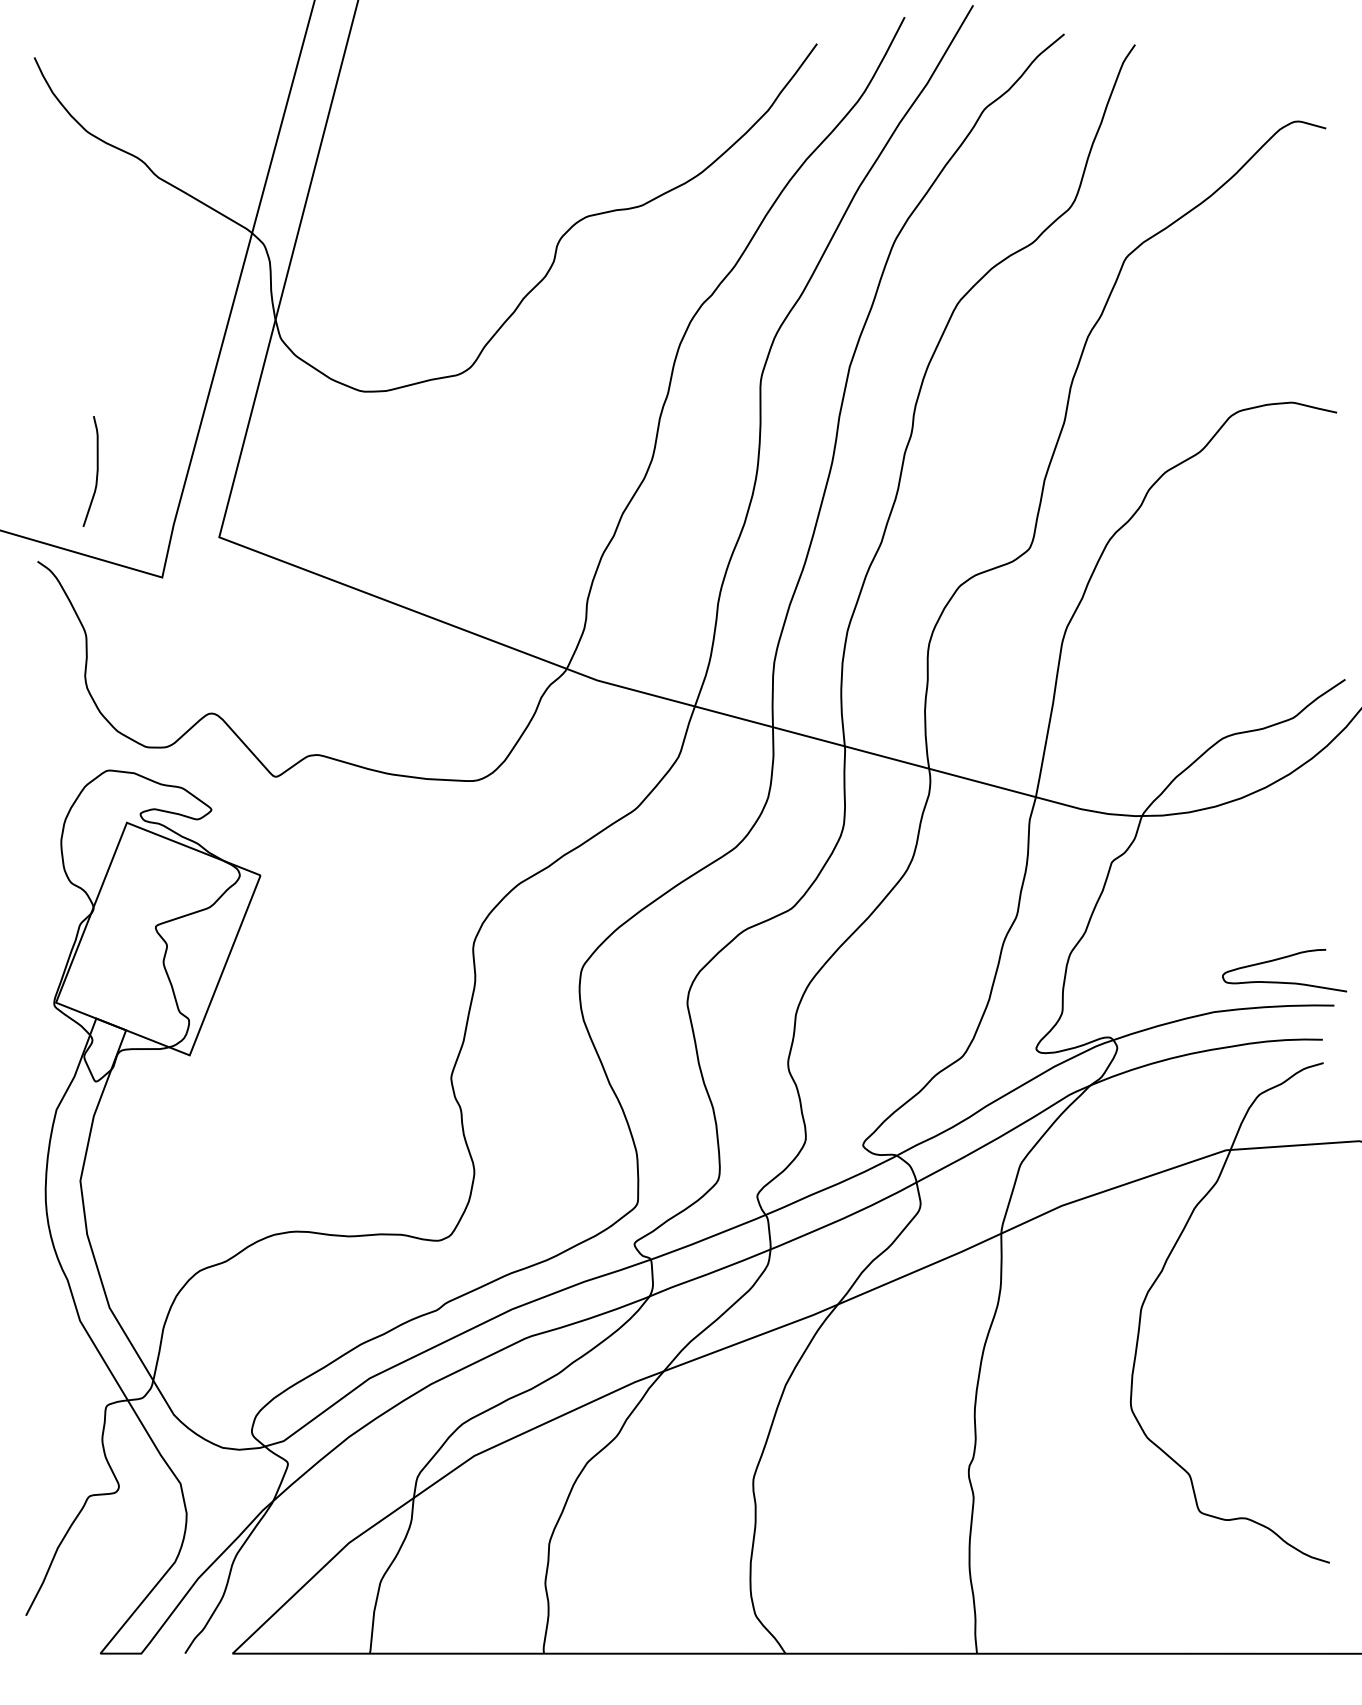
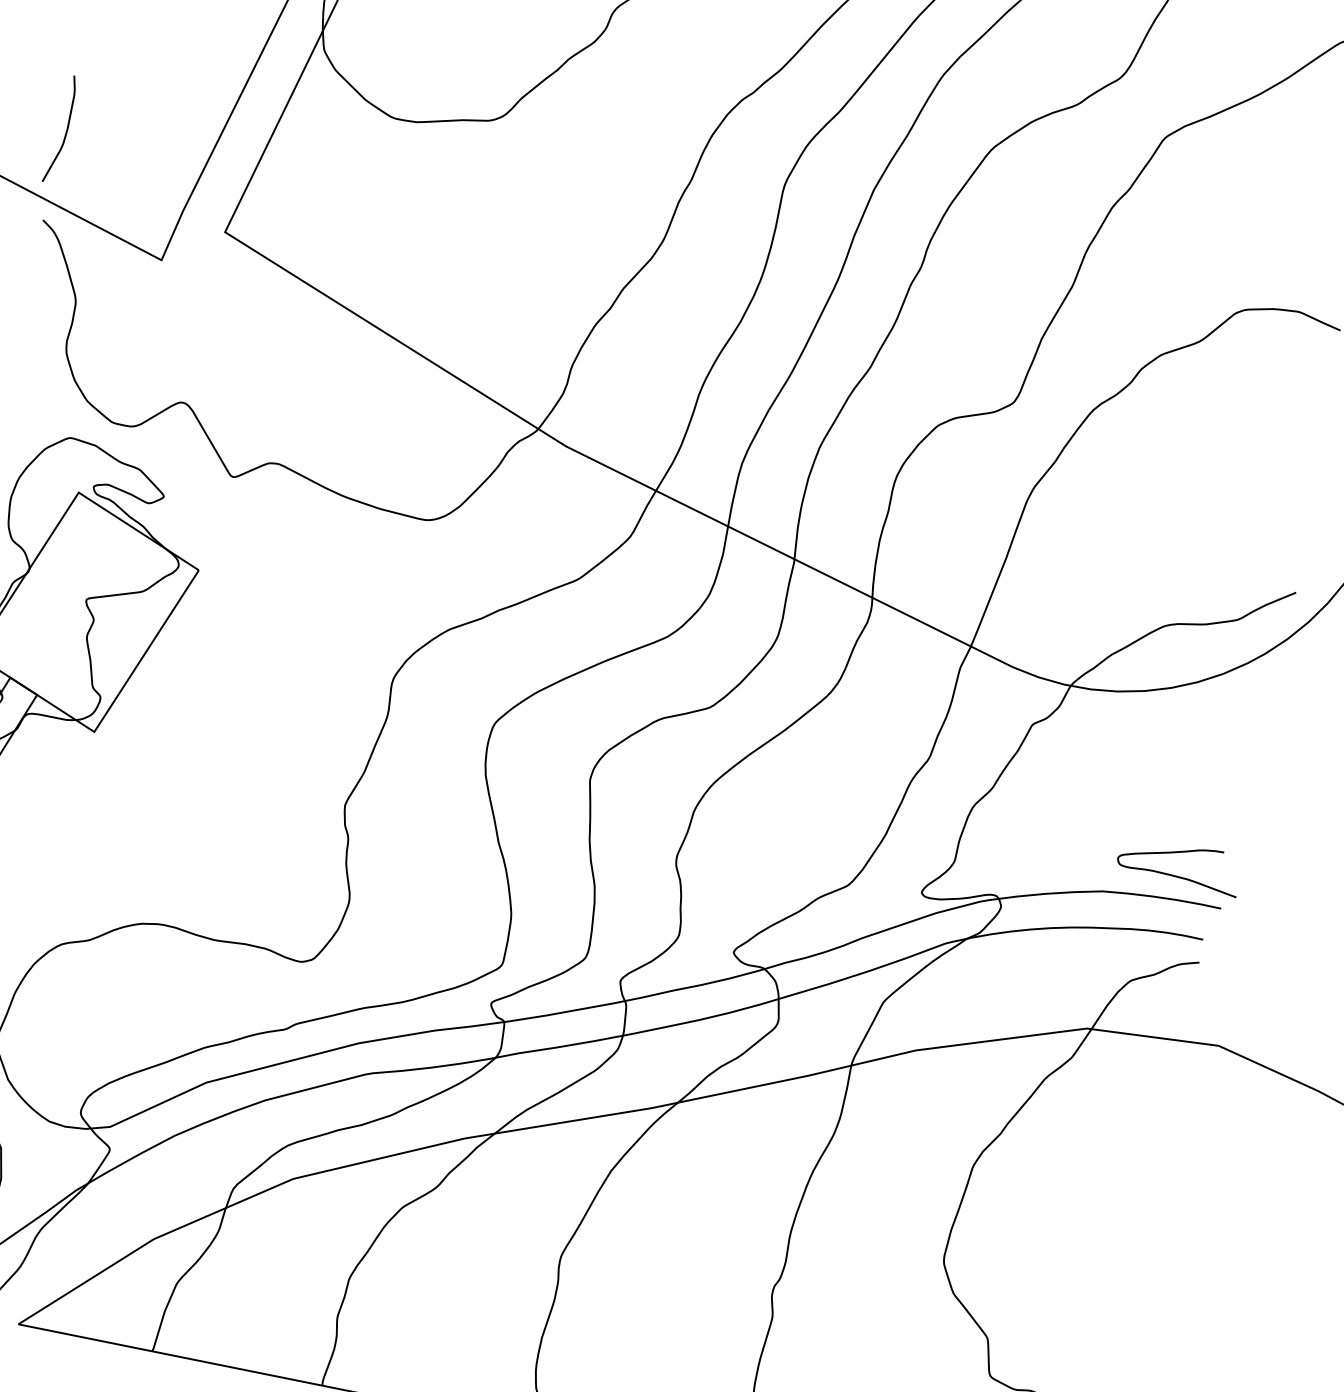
curve: (96, 471) -> (66, 130), moved

